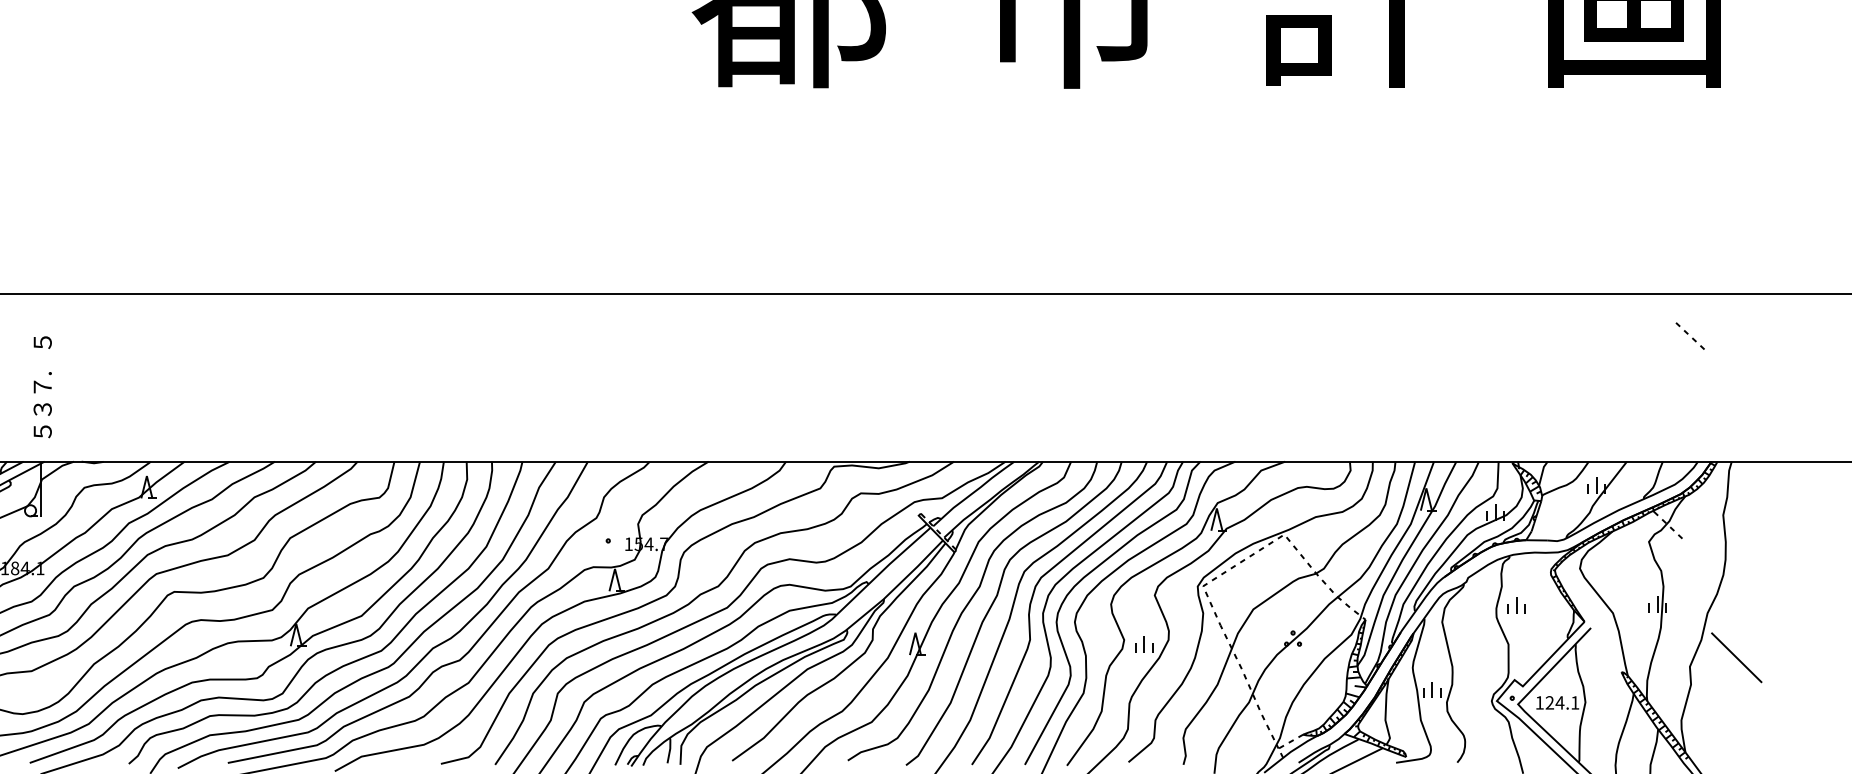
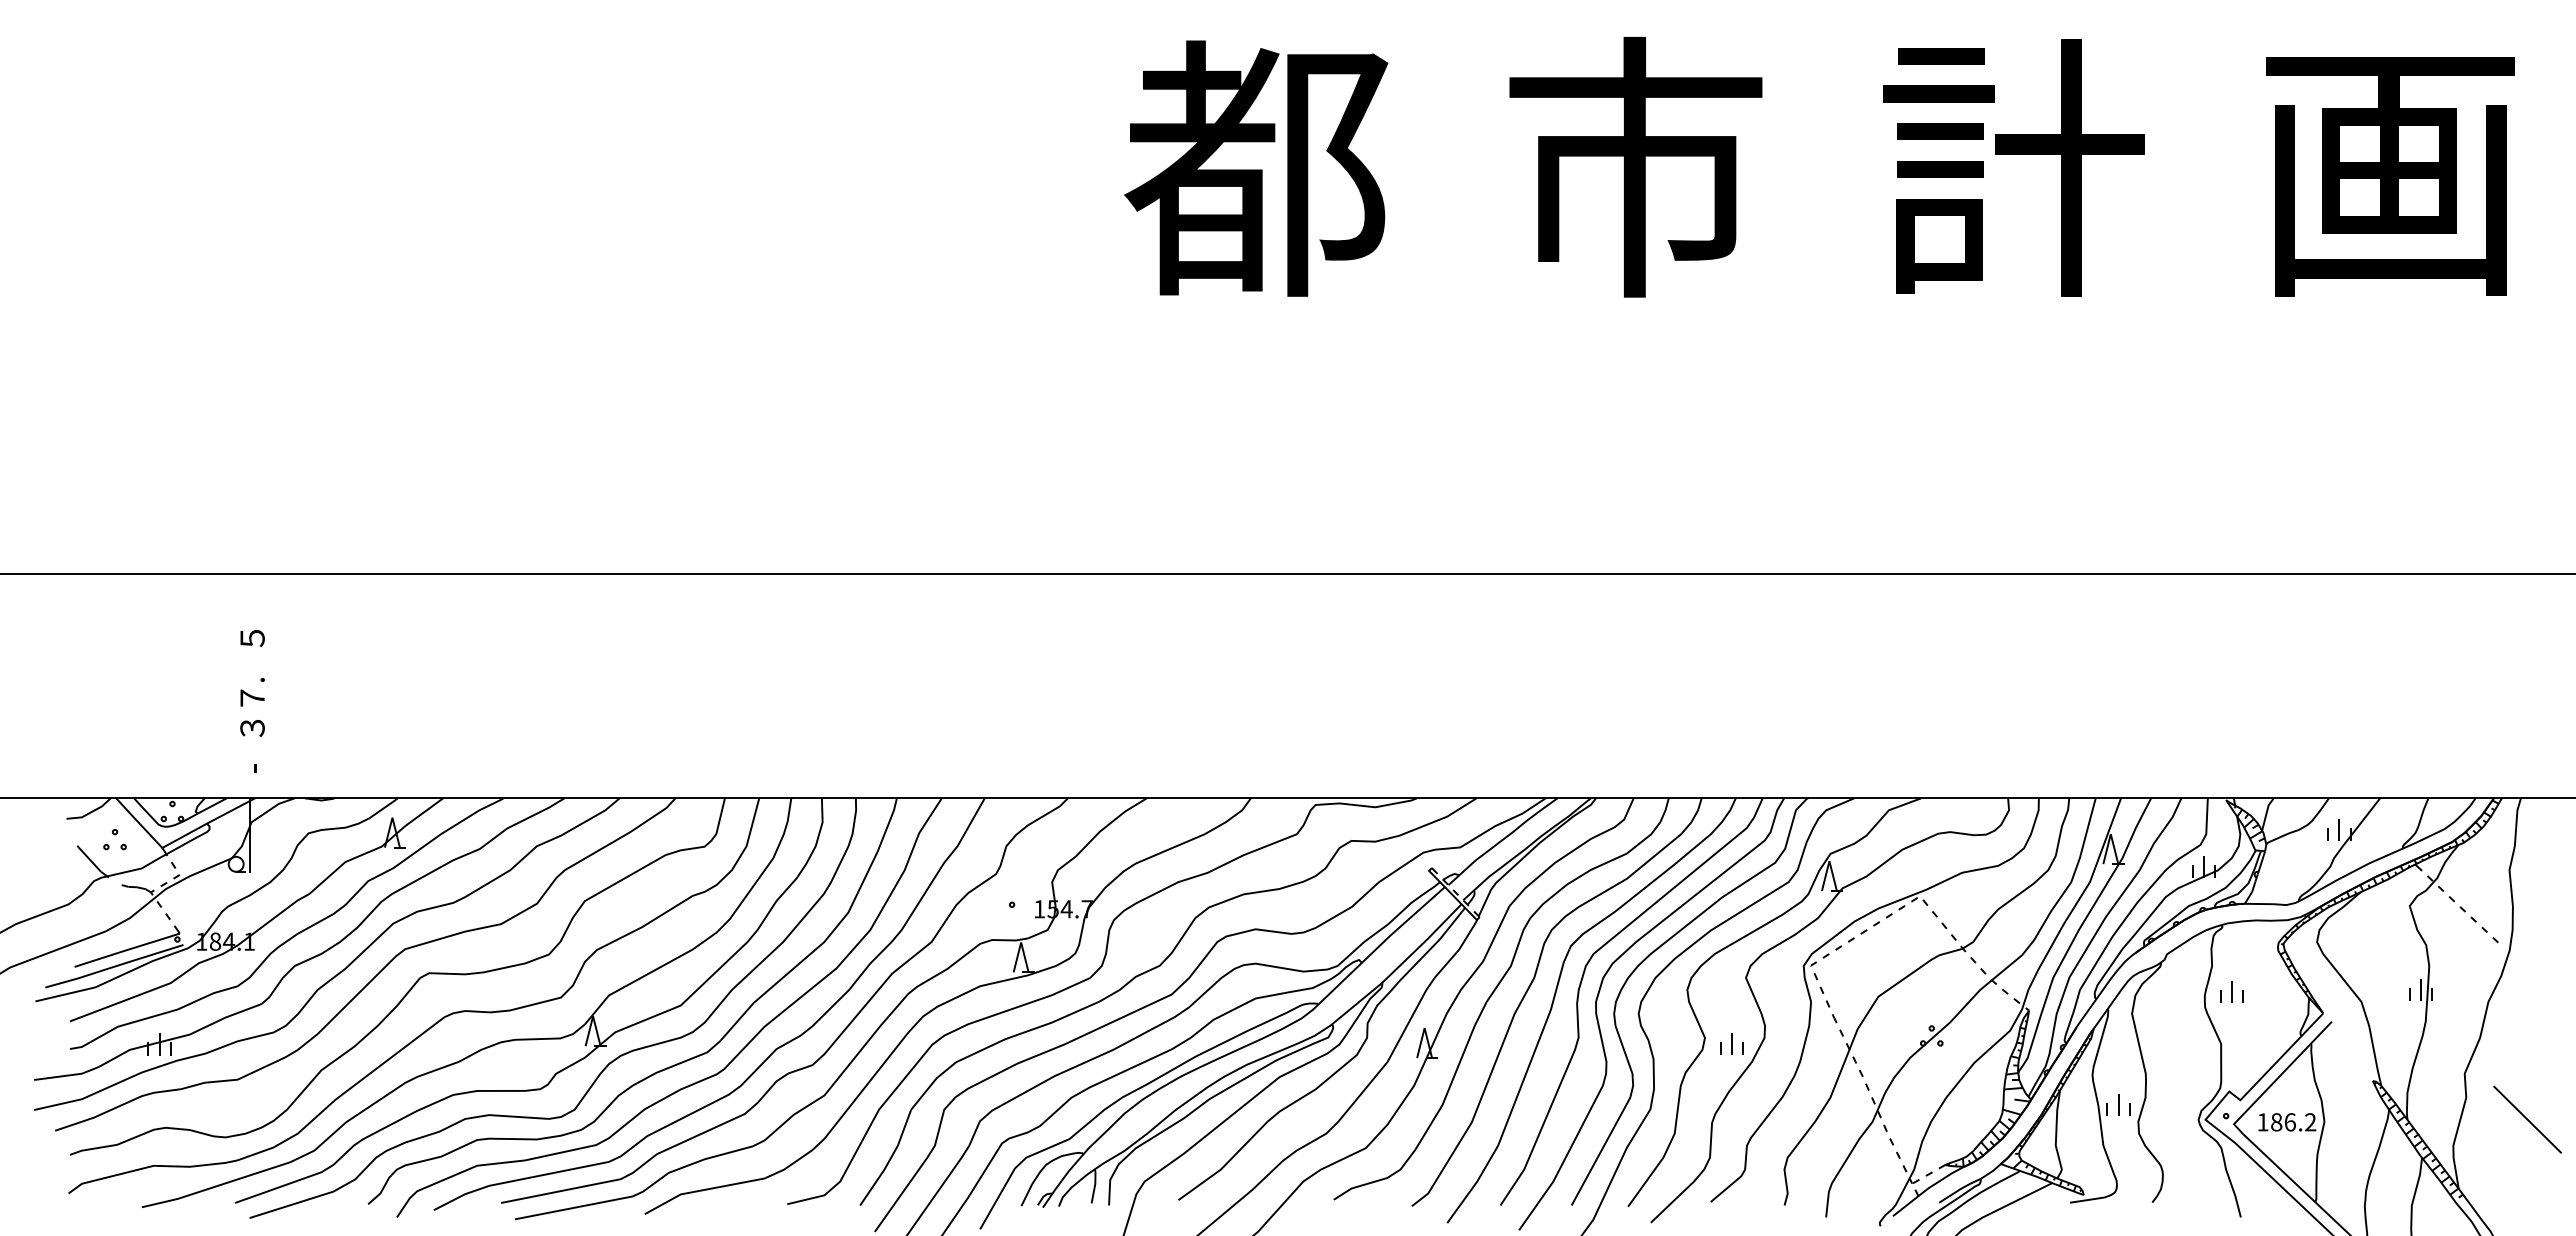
part: (1689, 335) -> (2478, 924), moved
text: (42, 433) -> (252, 760), ５ -> -
line: (1736, 657) -> (2527, 1119), moved
text: (1562, 703) -> (2293, 1122), 124.1 -> 186.2

